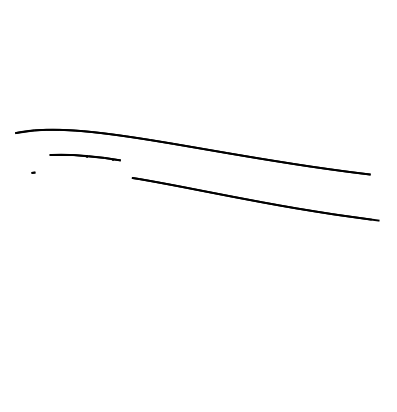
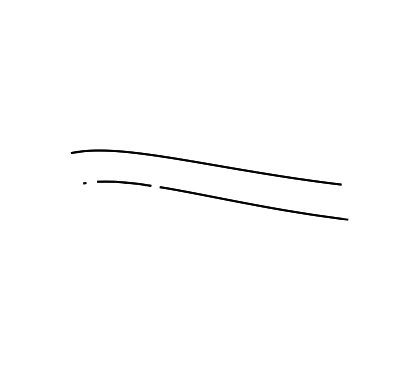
line: (85, 157) -> (124, 183), moved

